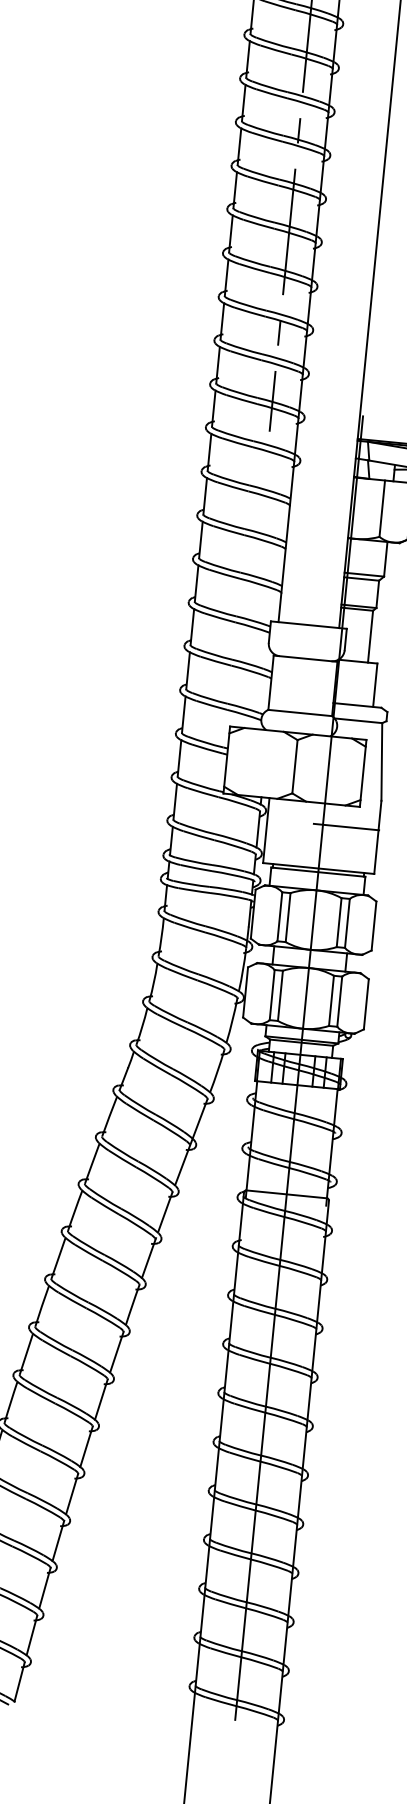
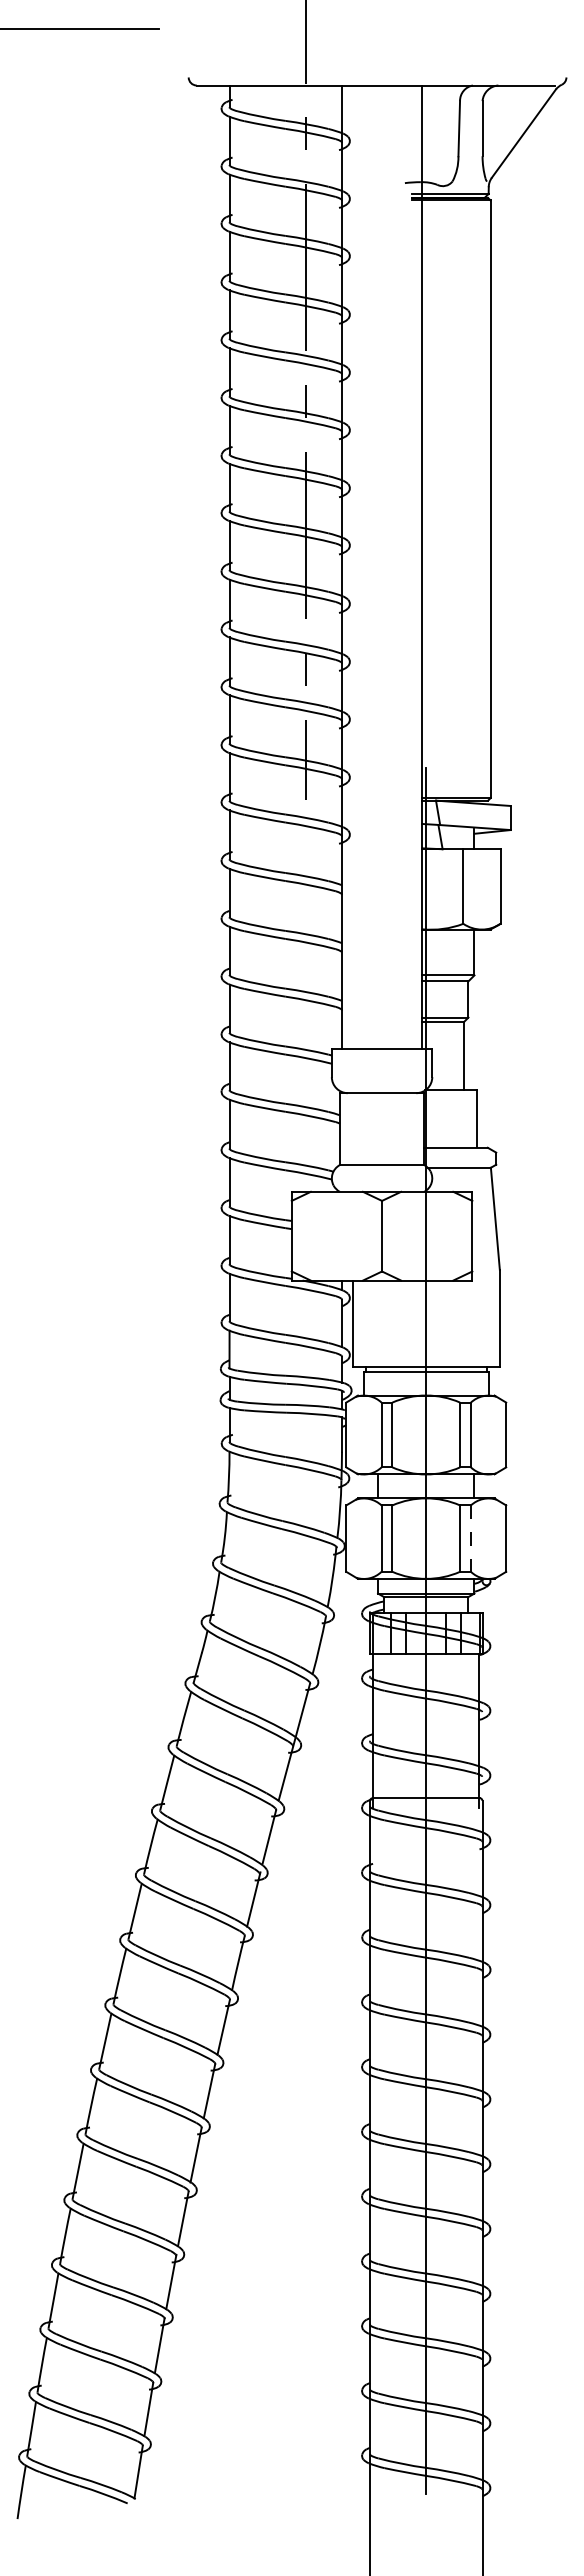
line: (346, 826) -> (457, 1308), removed
line: (339, 1002) -> (470, 1539), solid -> dashed

